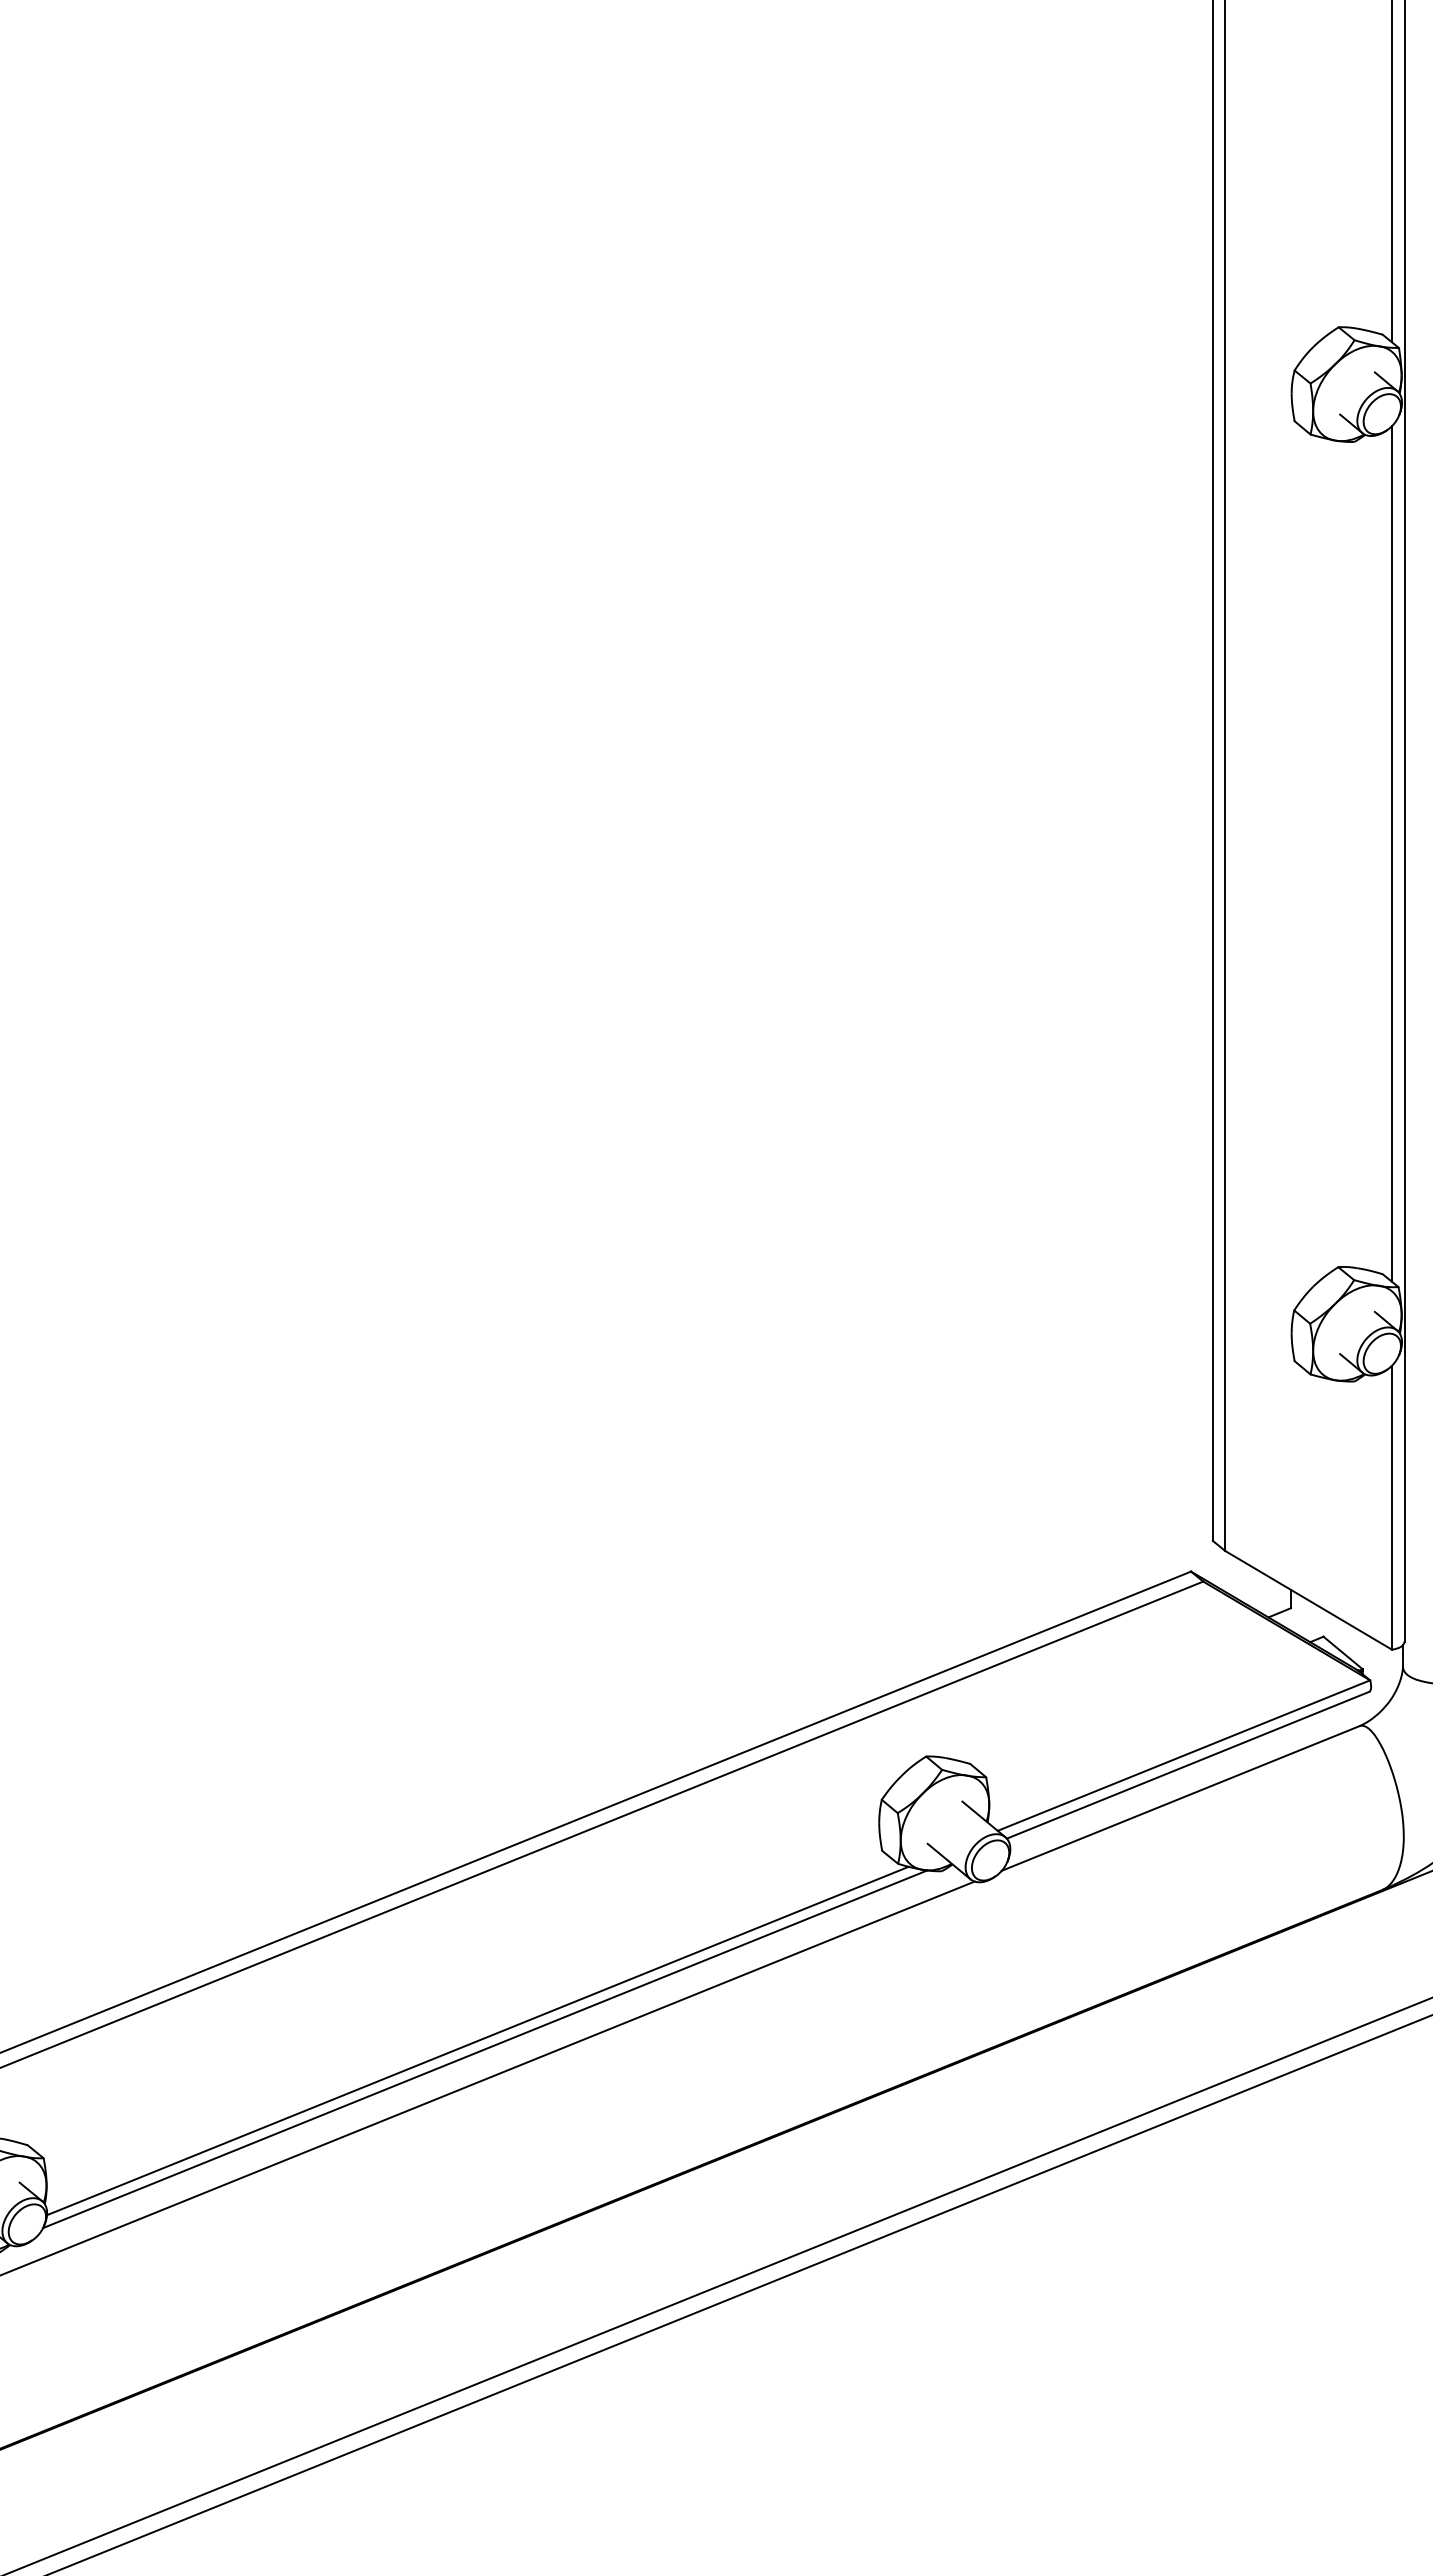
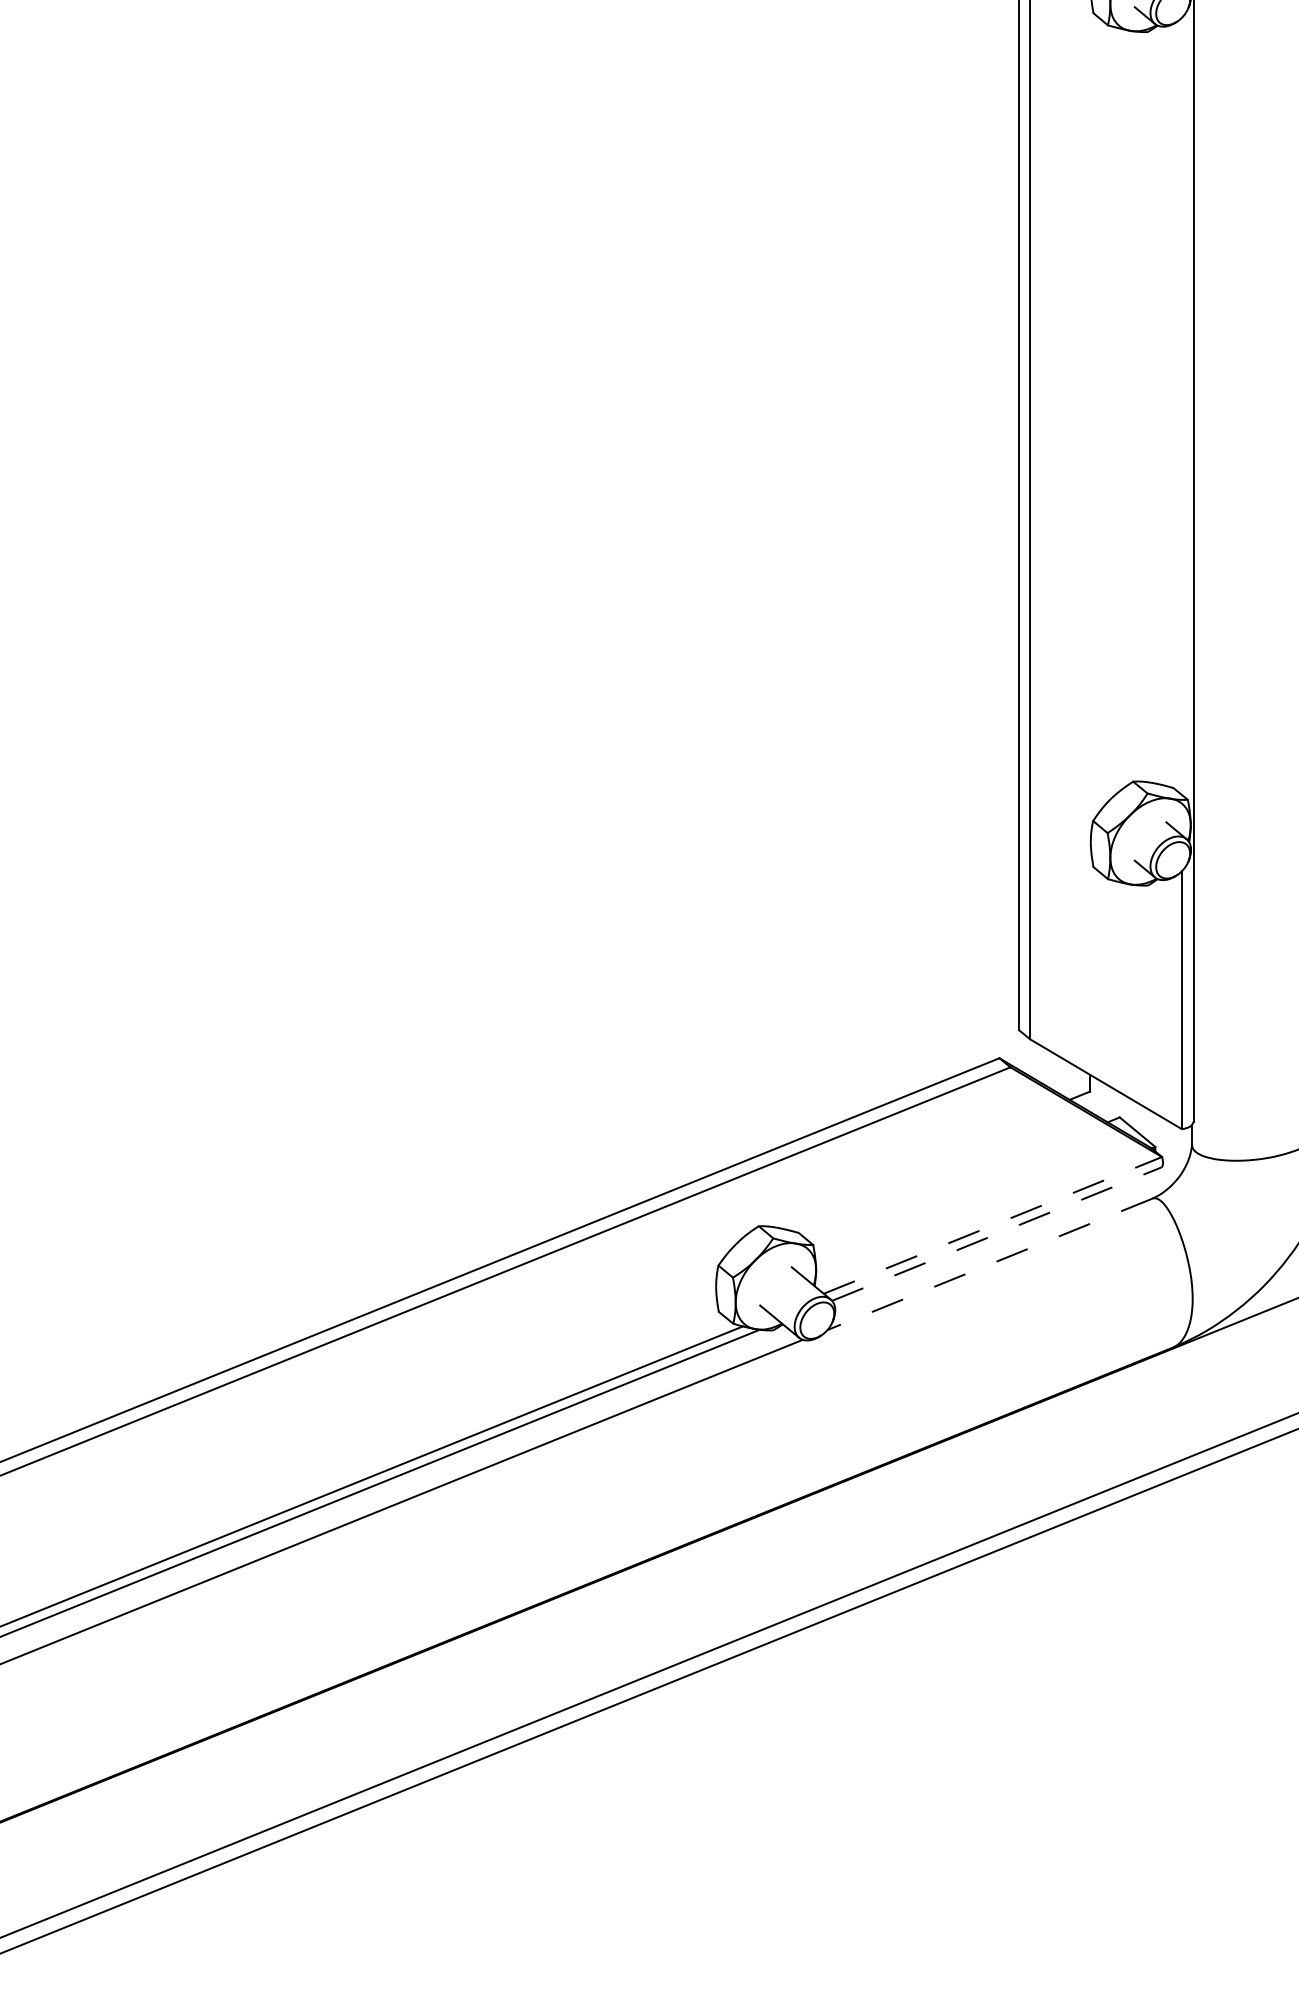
line: (1391, 853) -> (1181, 405), removed
line: (1183, 1755) -> (992, 1225), solid -> dashed
line: (1188, 1765) -> (997, 1234), solid -> dashed
line: (1180, 1798) -> (989, 1264), solid -> dashed

